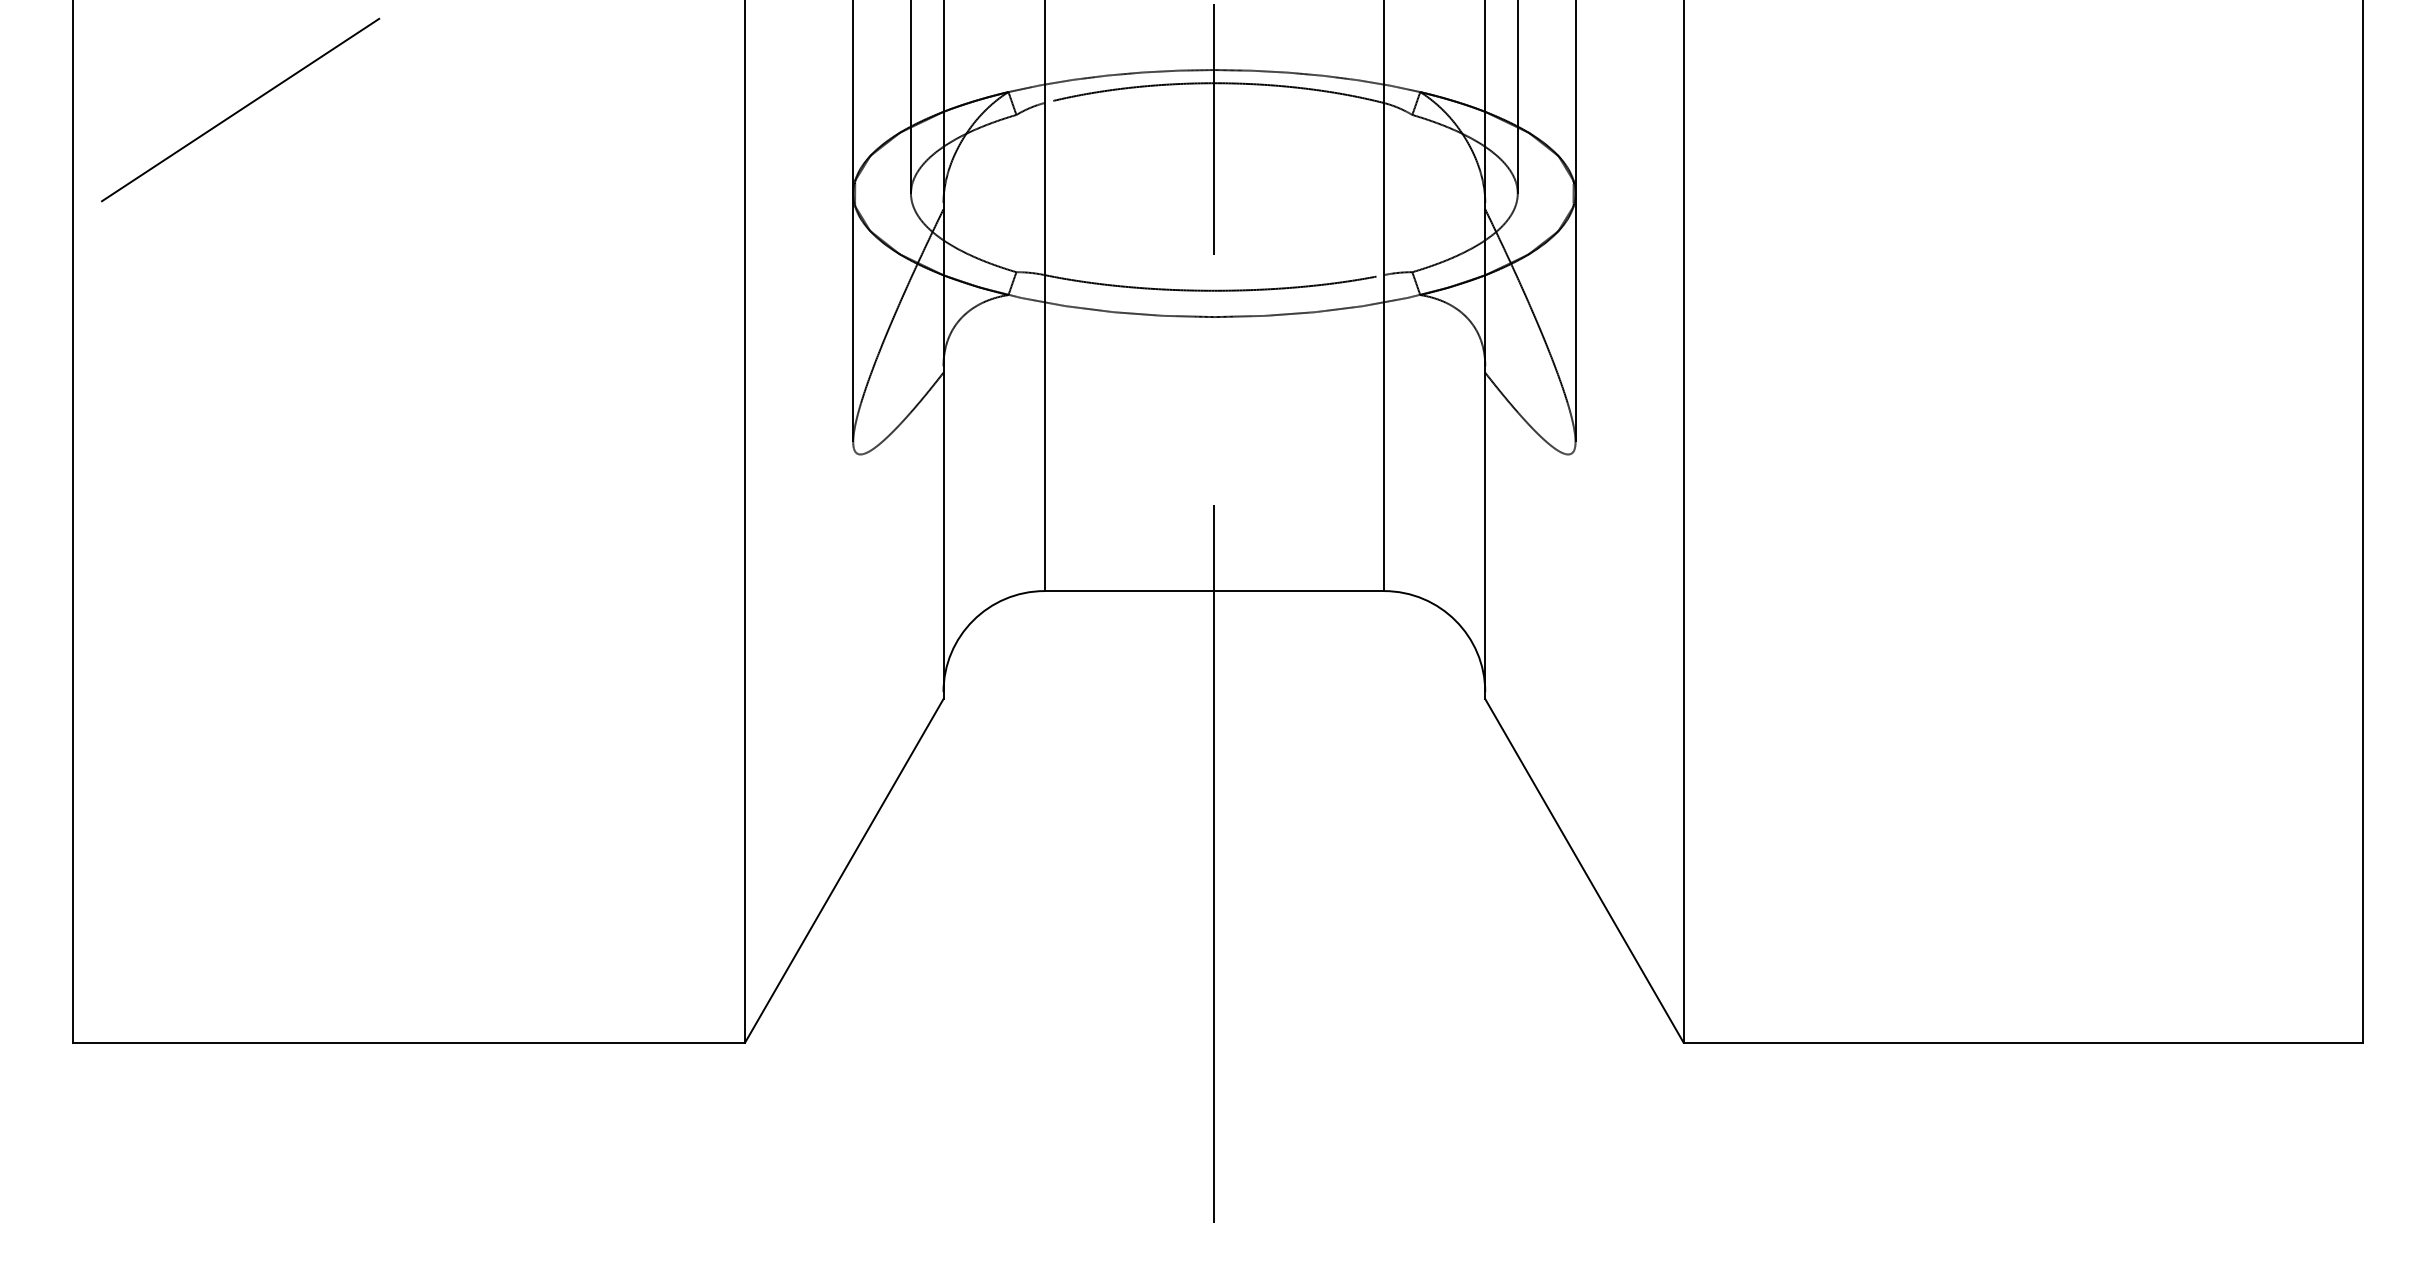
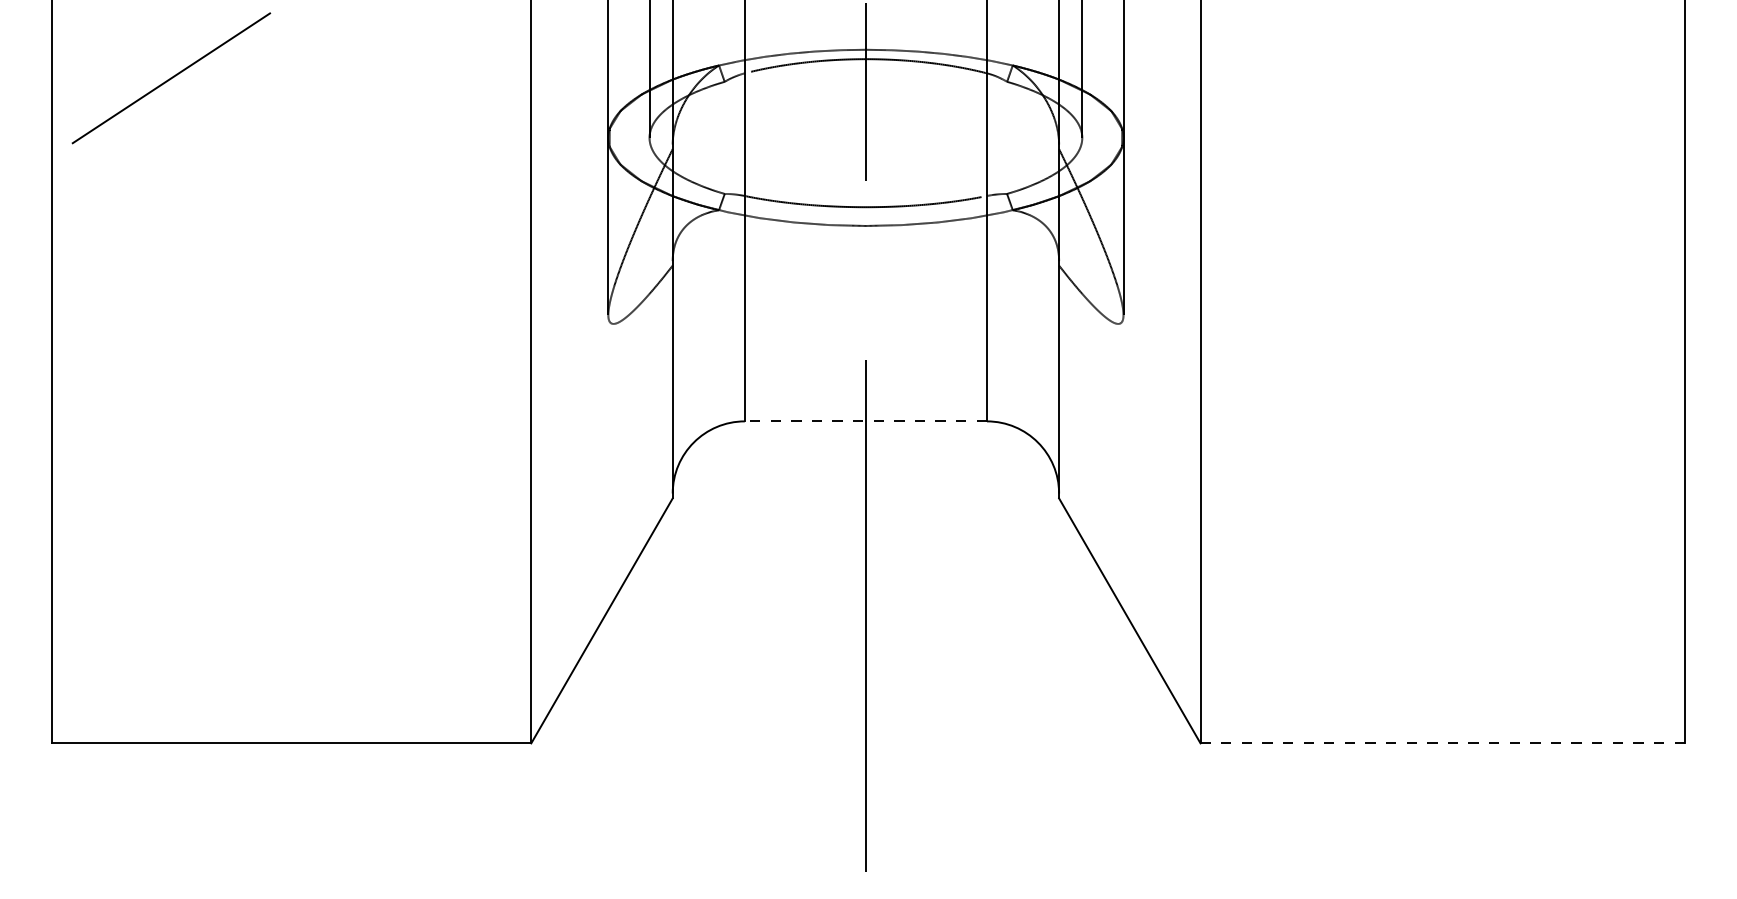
line: (1214, 591) -> (866, 421), solid -> dashed
line: (2023, 1042) -> (1442, 743), solid -> dashed

